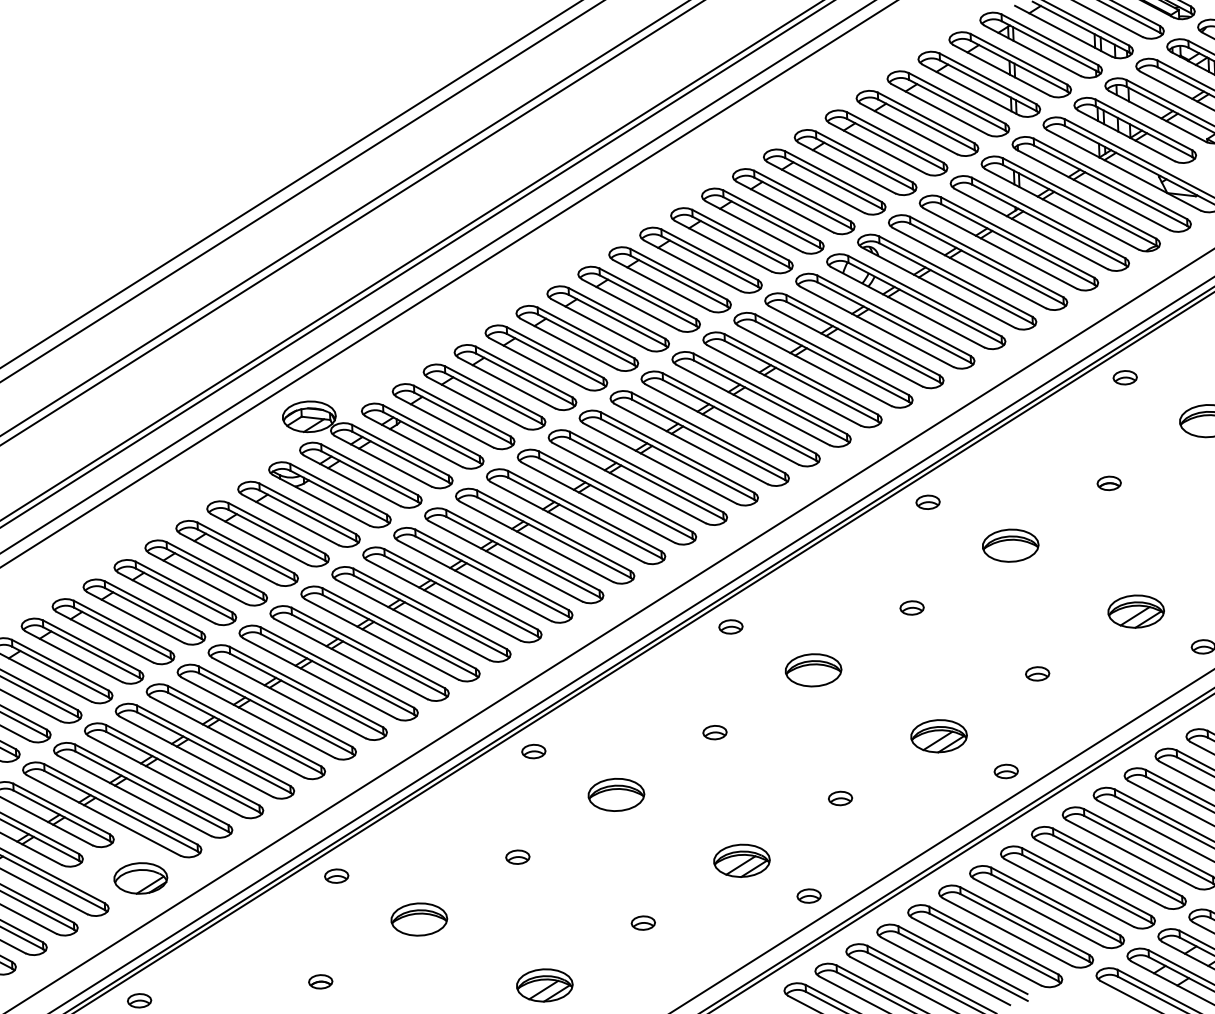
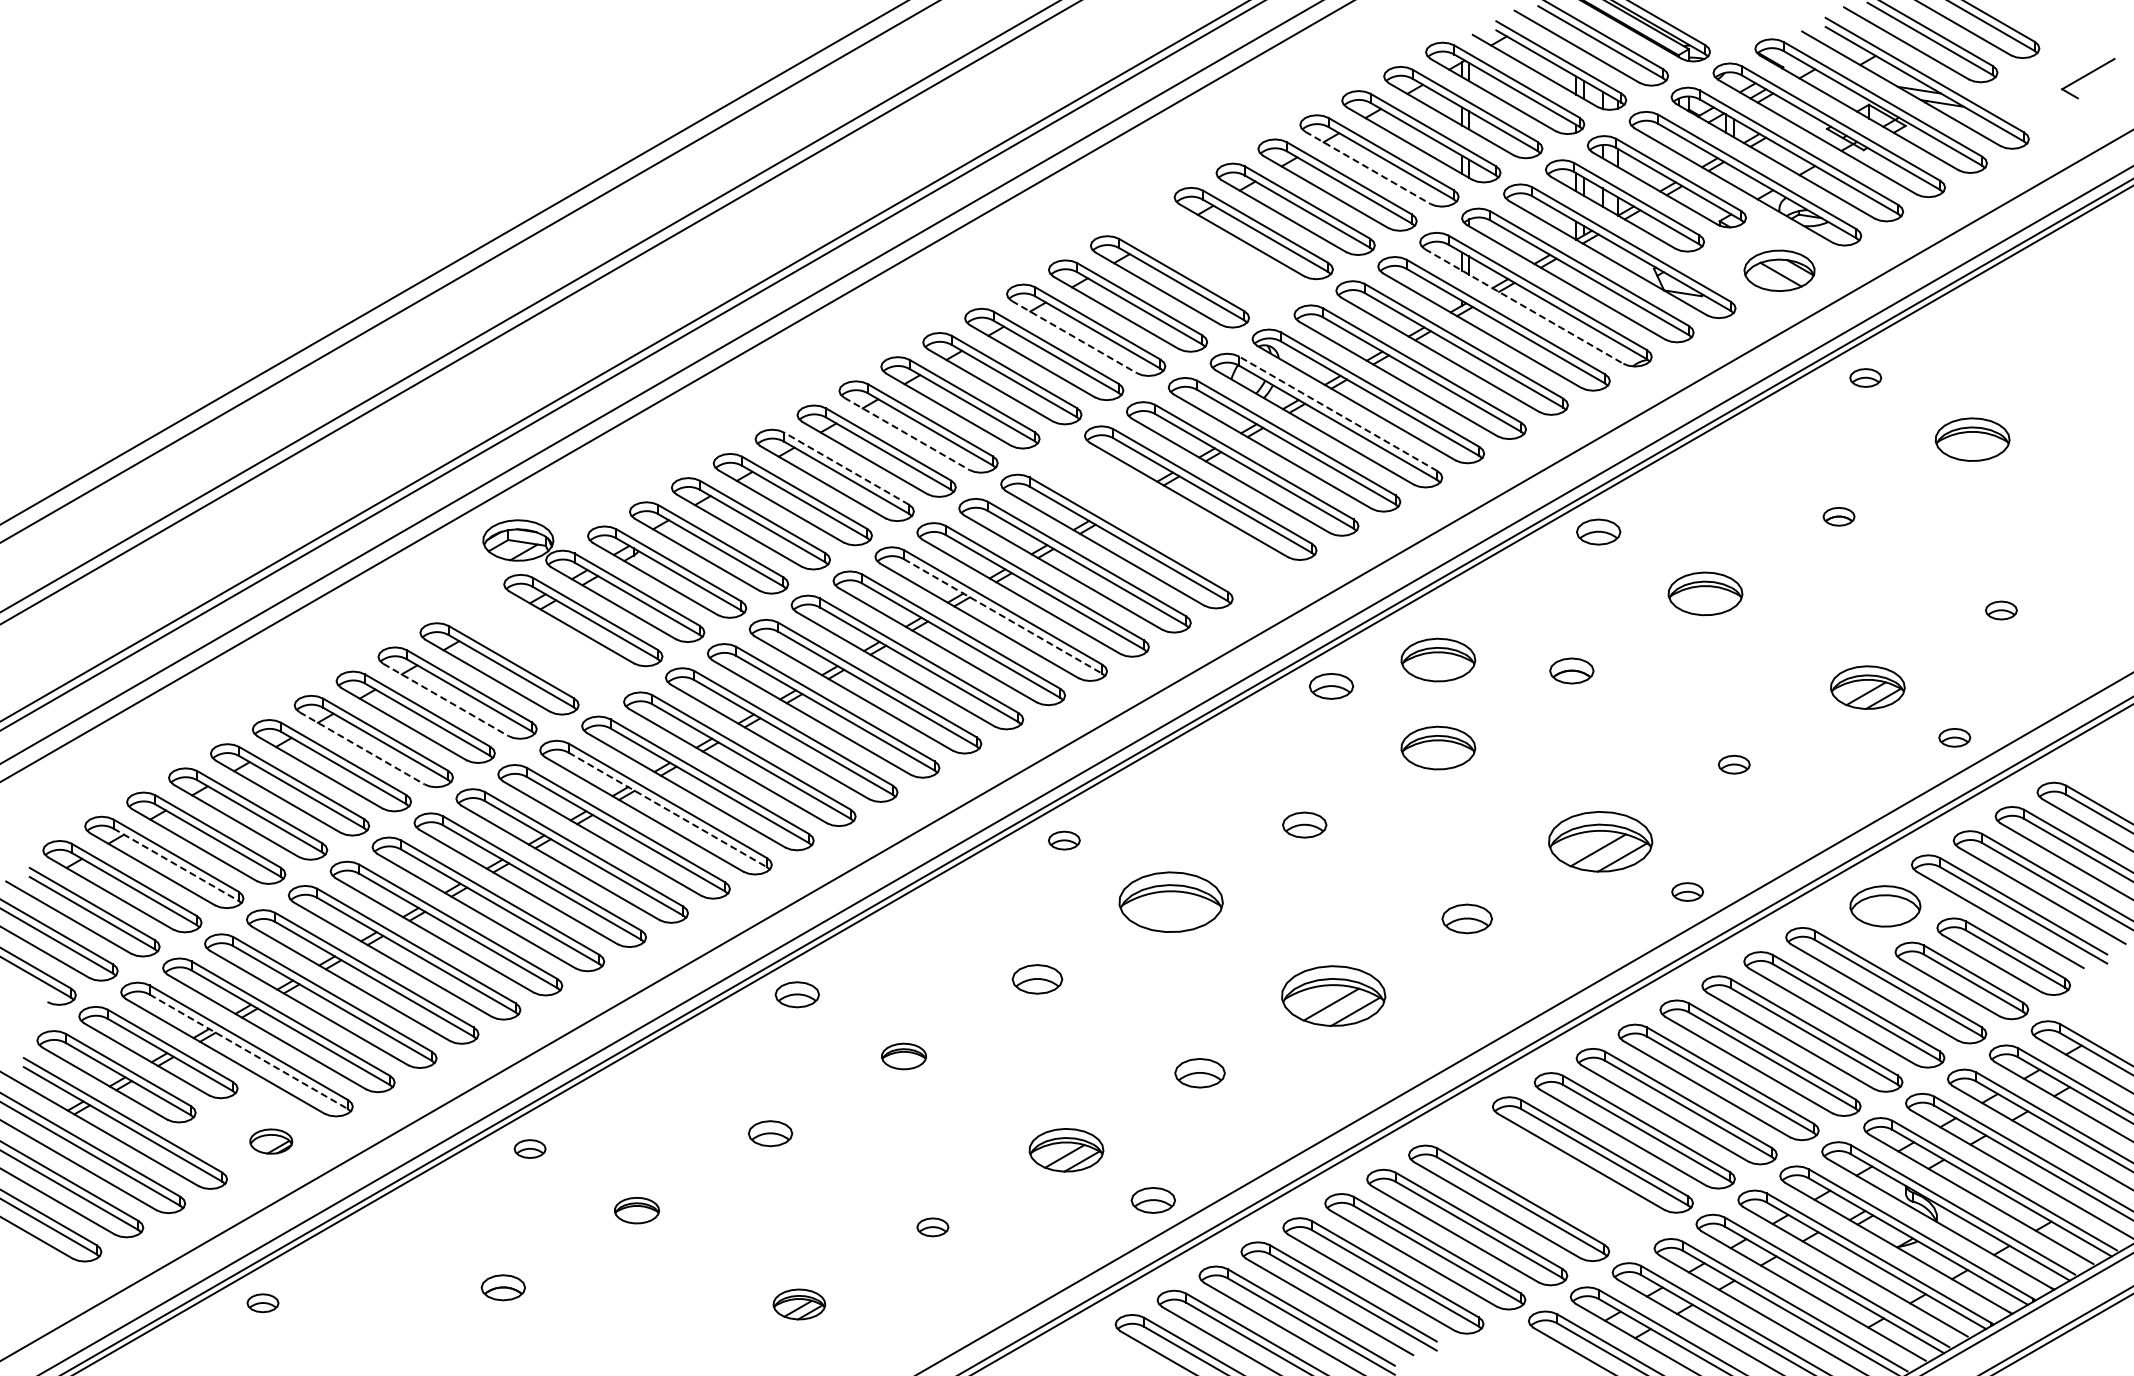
line: (940, 109) -> (1368, 168), solid -> dashed
part: (824, 181) -> (1211, 257), removed
line: (1062, 209) -> (1524, 306), solid -> dashed
line: (723, 246) -> (1074, 337), solid -> dashed
line: (925, 295) -> (1338, 413), solid -> dashed
line: (600, 324) -> (907, 434), solid -> dashed
line: (555, 352) -> (846, 468), solid -> dashed
part: (1125, 377) -> (1598, 532), size x1.4
part: (792, 379) -> (1158, 517), removed
line: (678, 459) -> (1003, 616), solid -> dashed
part: (1008, 478) -> (1438, 659), added
part: (1108, 483) -> (1571, 670), size x1.4
part: (329, 494) -> (541, 644), removed
part: (928, 502) -> (1331, 686), size x1.4
line: (259, 539) -> (446, 700), solid -> dashed
line: (197, 578) -> (362, 748), solid -> dashed
part: (911, 608) -> (1304, 825), size x1.4
part: (1136, 611) -> (1600, 841), size x1.4
line: (430, 615) -> (667, 809), solid -> dashed
part: (813, 670) -> (1171, 902), size x1.4
line: (60, 671) -> (176, 864), solid -> dashed
part: (1037, 673) -> (1466, 918), size x1.6
part: (714, 732) -> (1037, 979), size x1.6
part: (938, 735) -> (1333, 995), size x1.4
part: (533, 751) -> (796, 994), size x1.4
part: (1006, 771) -> (1420, 1046), removed
part: (615, 794) -> (903, 1056), size x0.6
part: (840, 798) -> (1199, 1072), size x1.6
line: (120, 811) -> (248, 1051), solid -> dashed
part: (517, 857) -> (770, 1133), size x1.4
part: (1108, 867) -> (1550, 1178), removed
part: (141, 878) -> (271, 1141), size x0.6
part: (809, 896) -> (1153, 1200), size x1.4
part: (418, 919) -> (636, 1210), size x0.6
part: (320, 981) -> (503, 1287), size x1.4
part: (544, 985) -> (799, 1304), size x0.7

